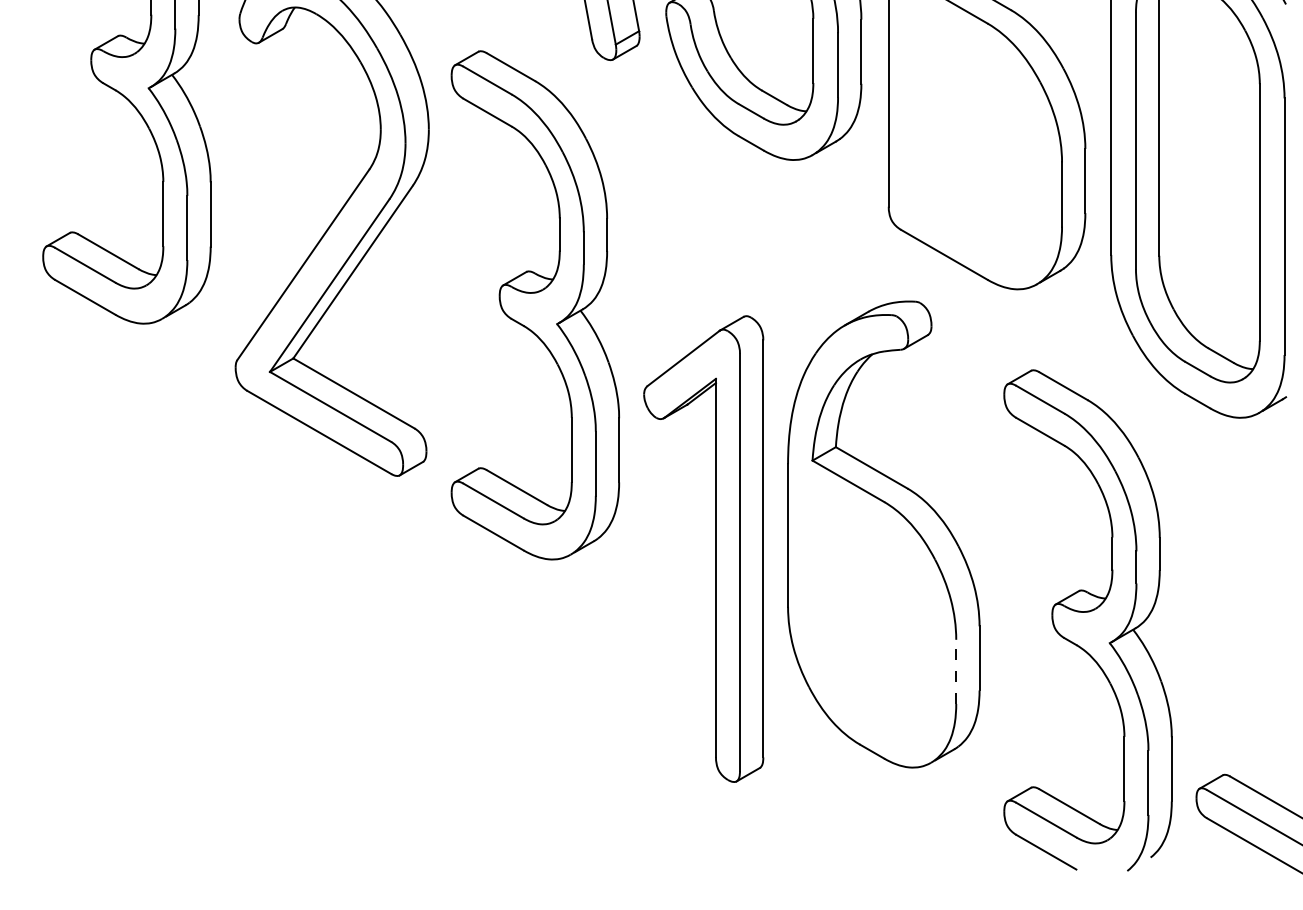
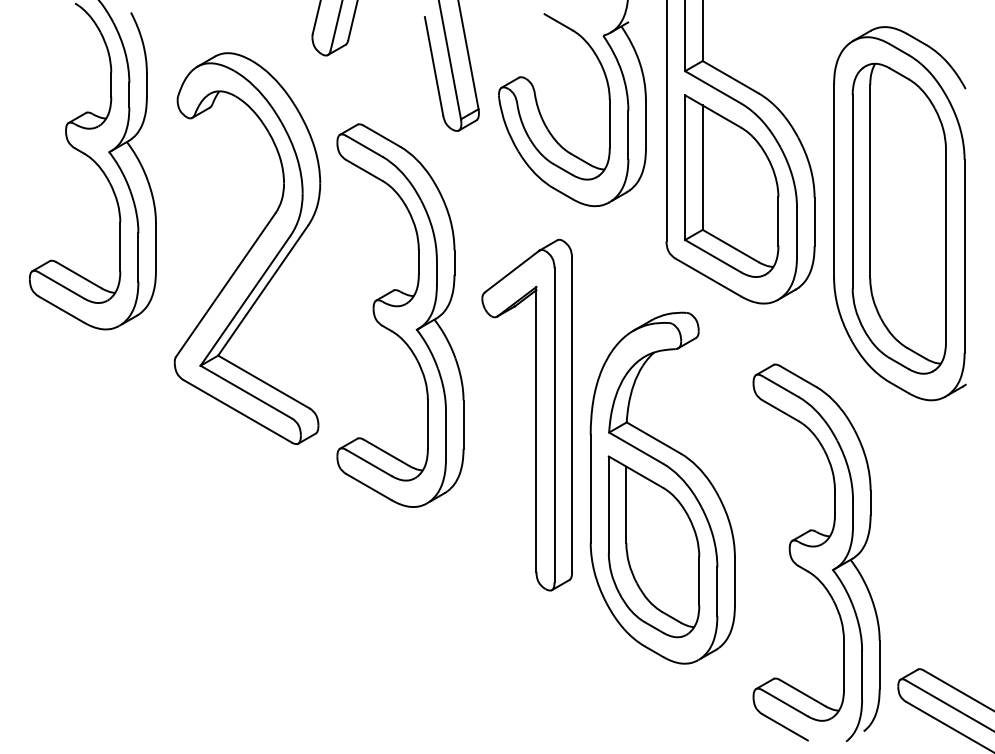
part: (975, 132) -> (731, 185), added
part: (714, 548) -> (535, 414), moved
part: (871, 611) -> (653, 546), added
line: (956, 671) -> (717, 591), dashed -> solid

